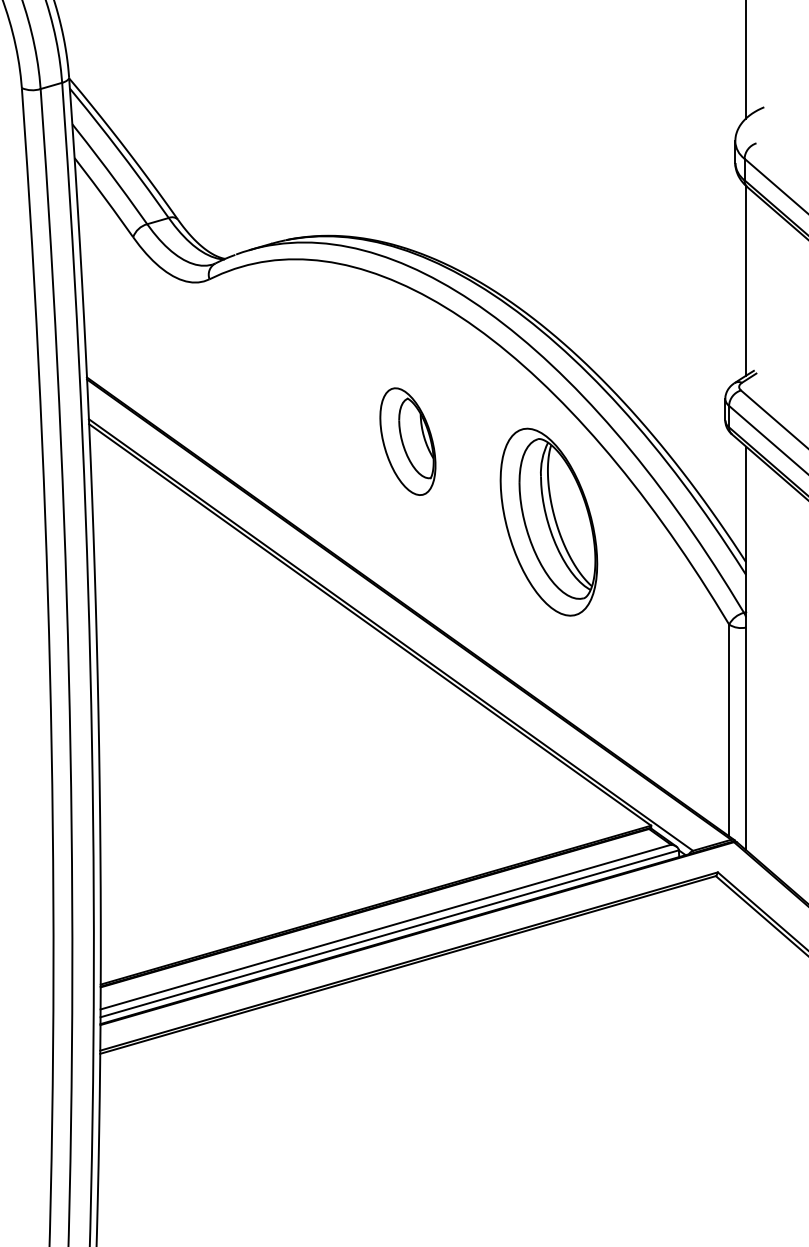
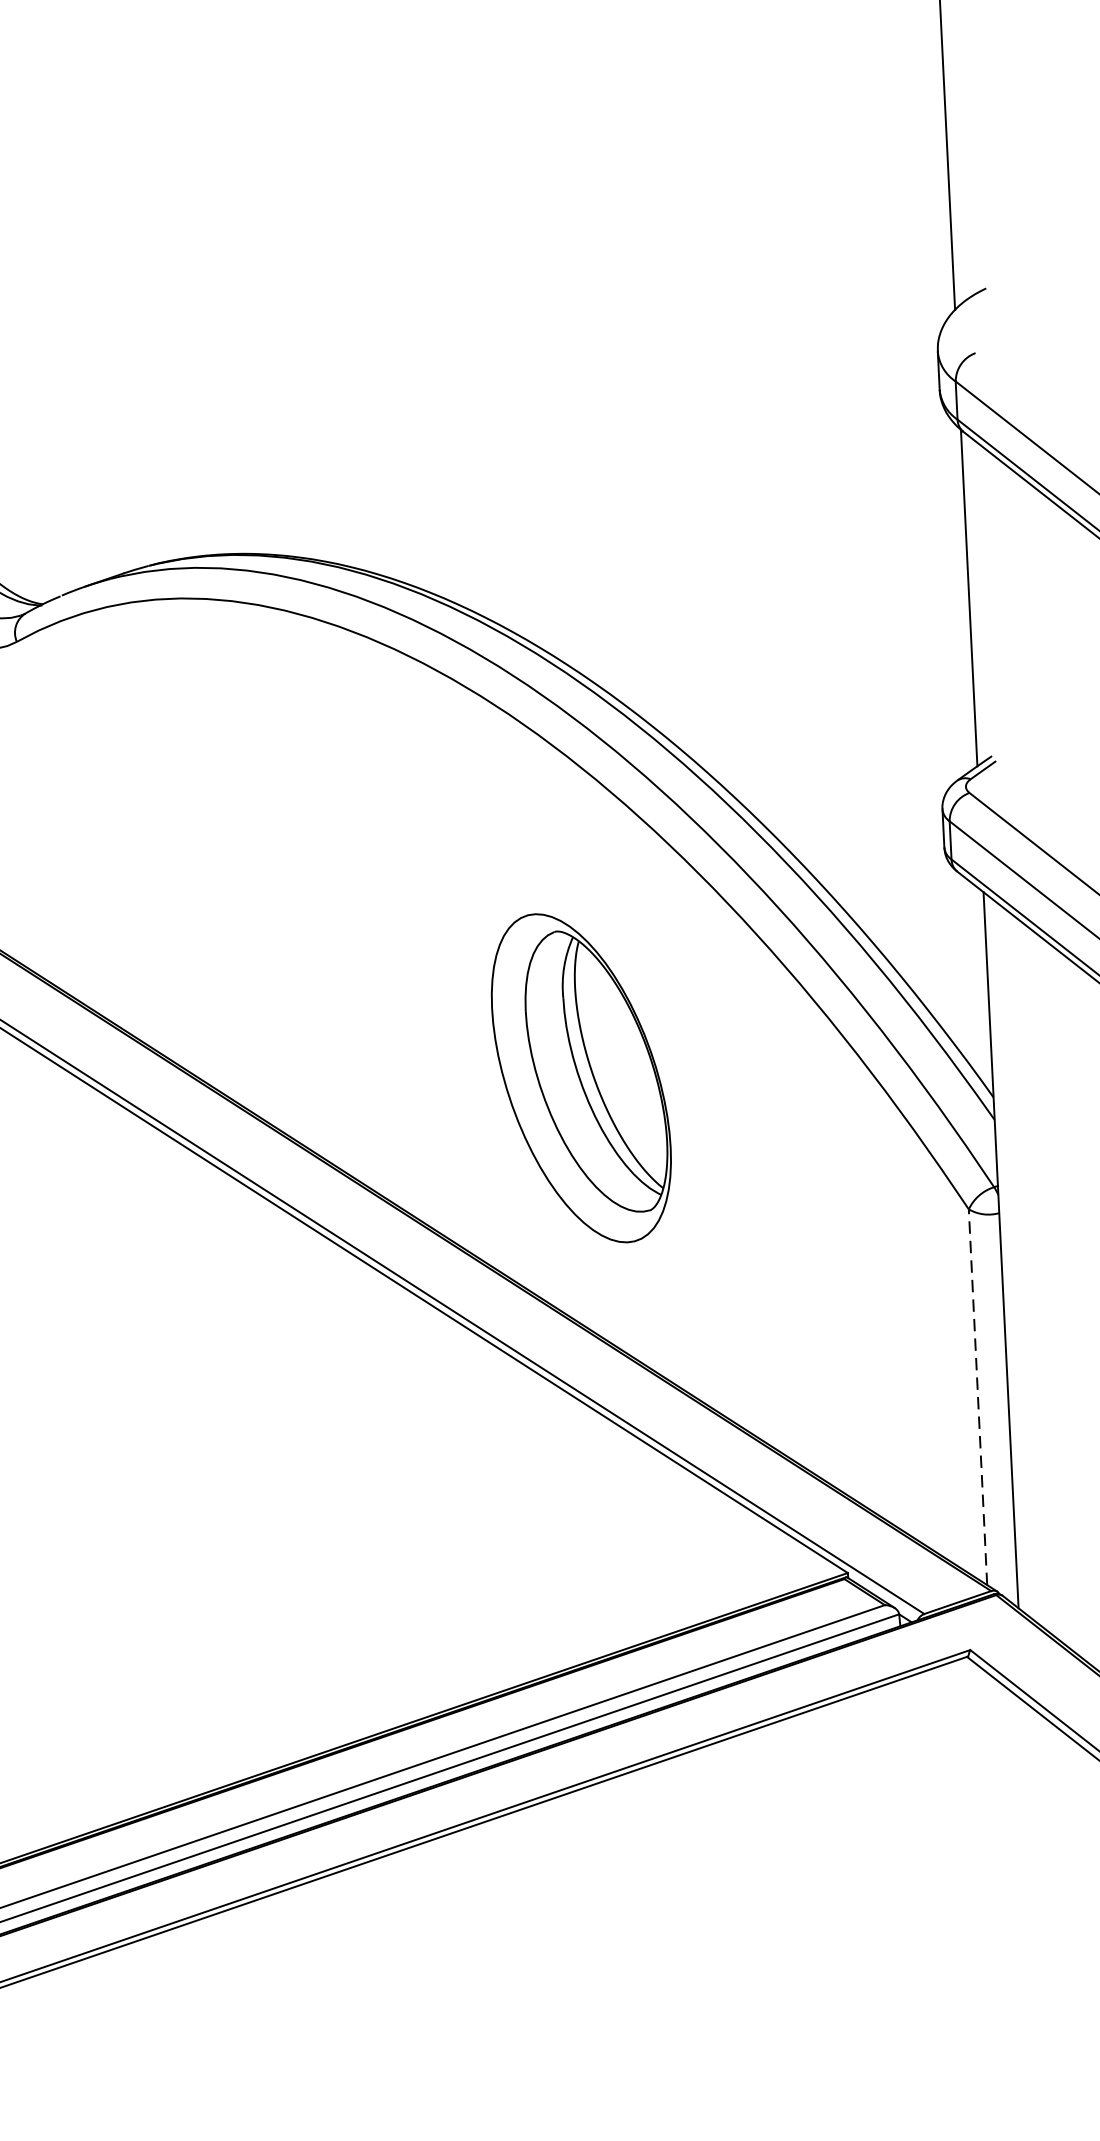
part: (407, 441) -> (382, 912), removed
part: (548, 521) -> (580, 1077), moved
line: (729, 730) -> (978, 1397), solid -> dashed

